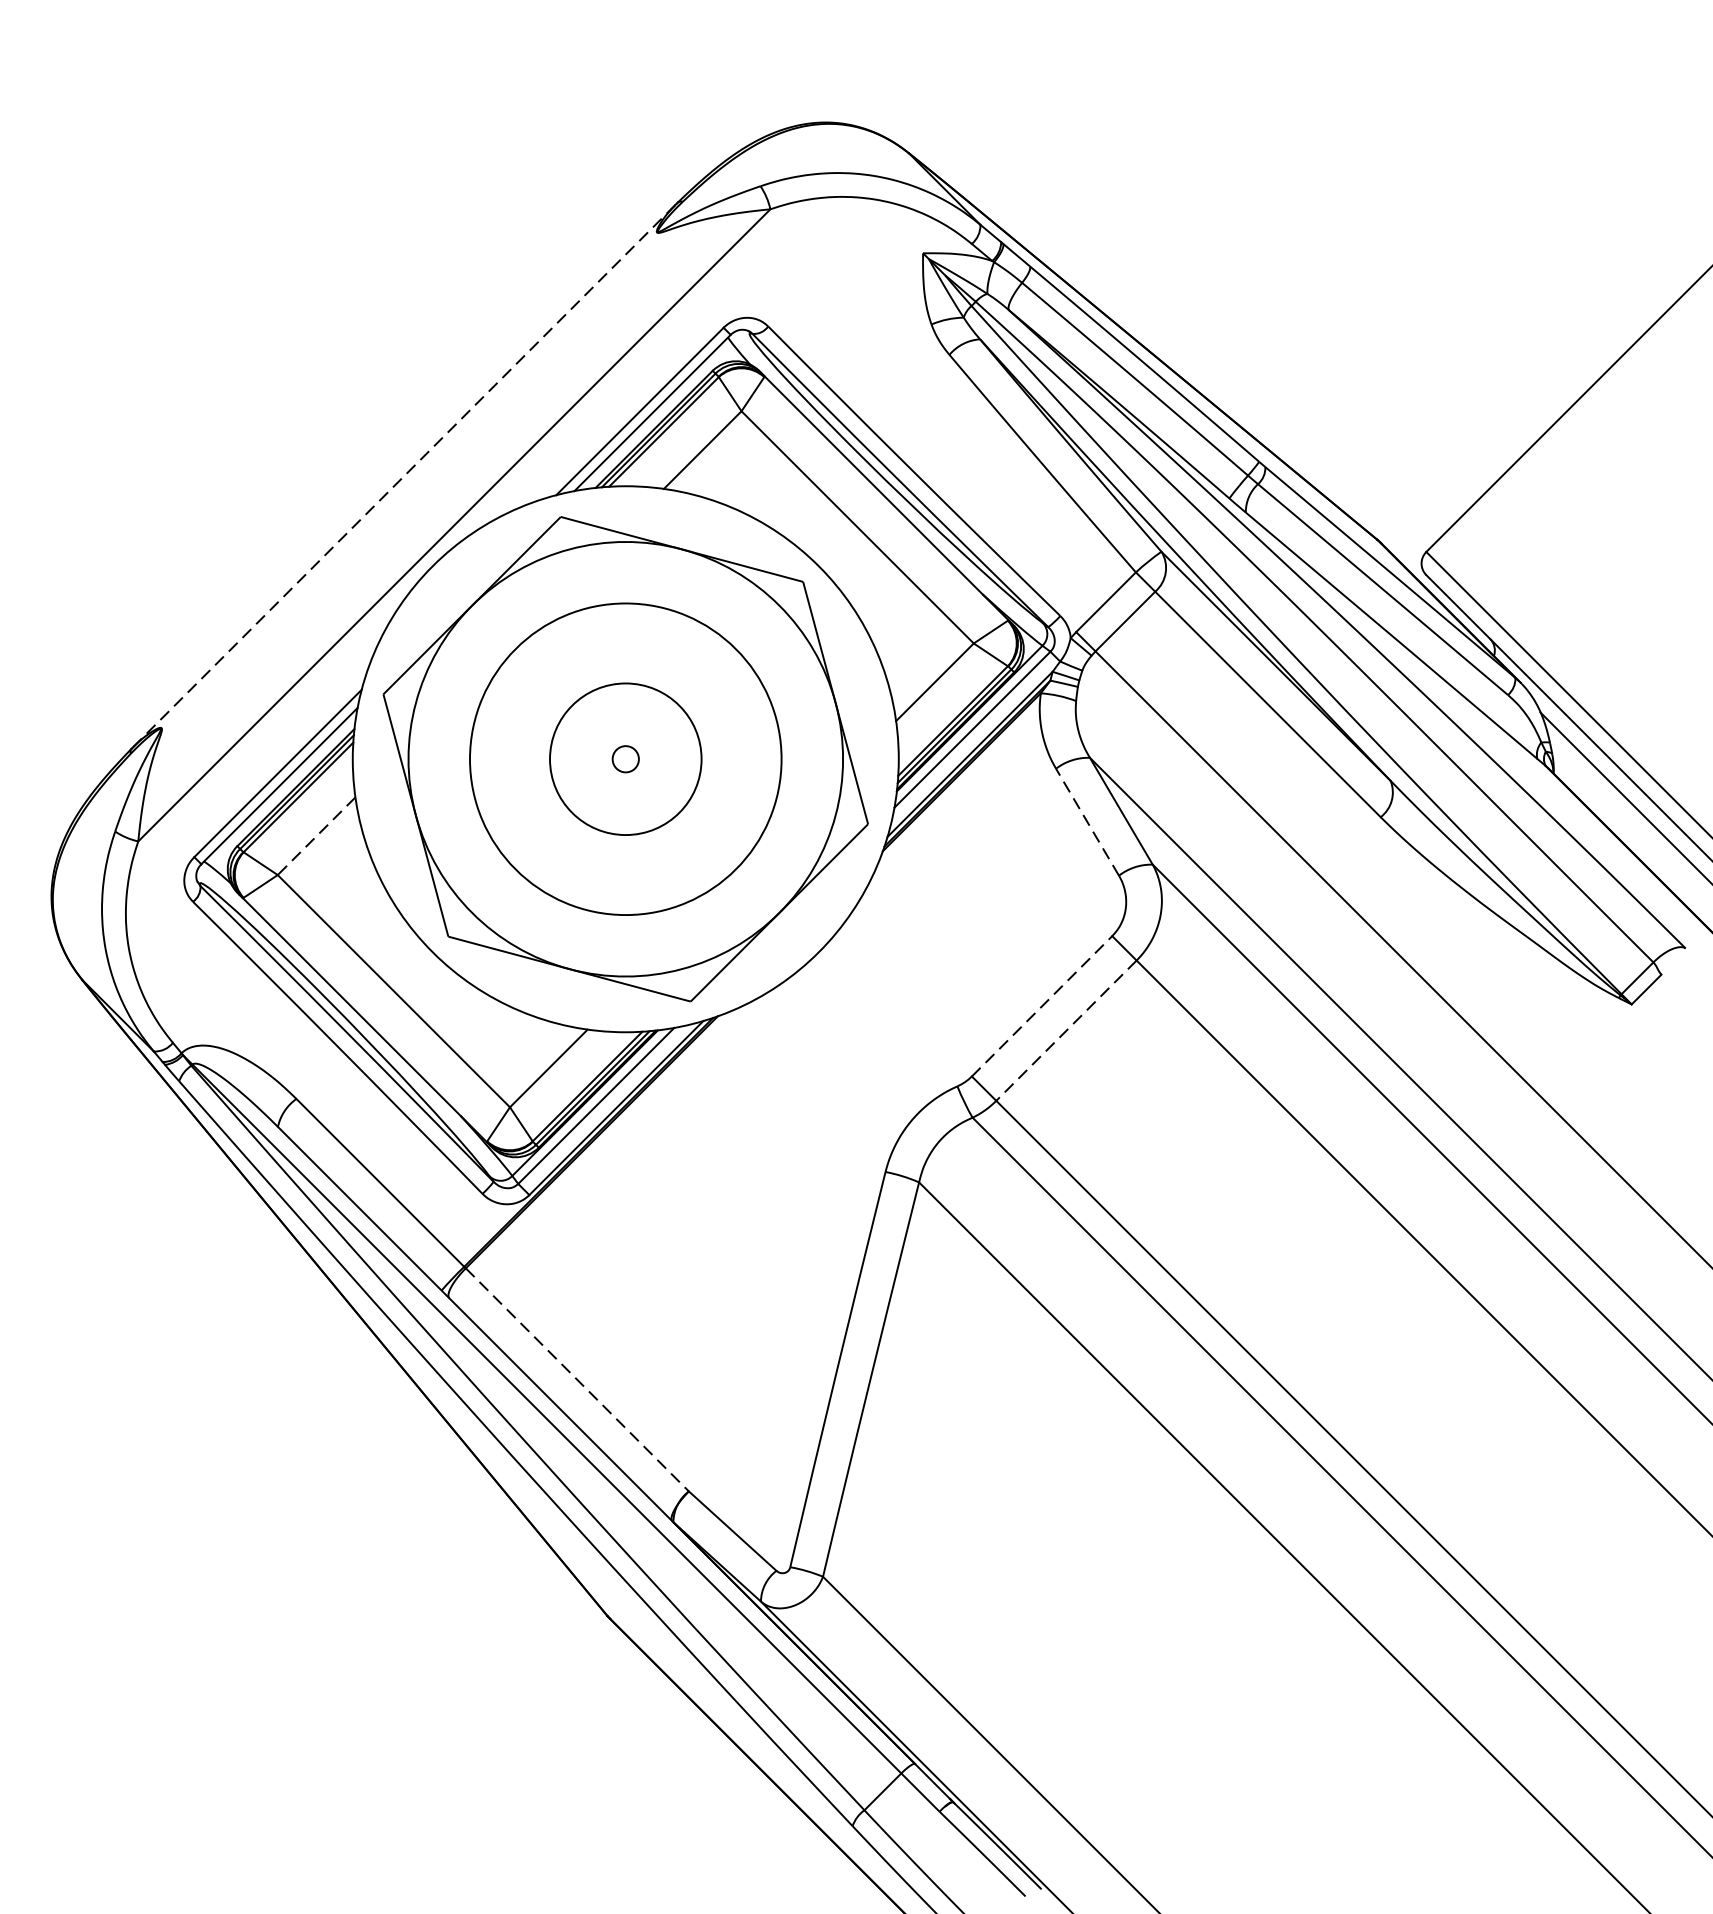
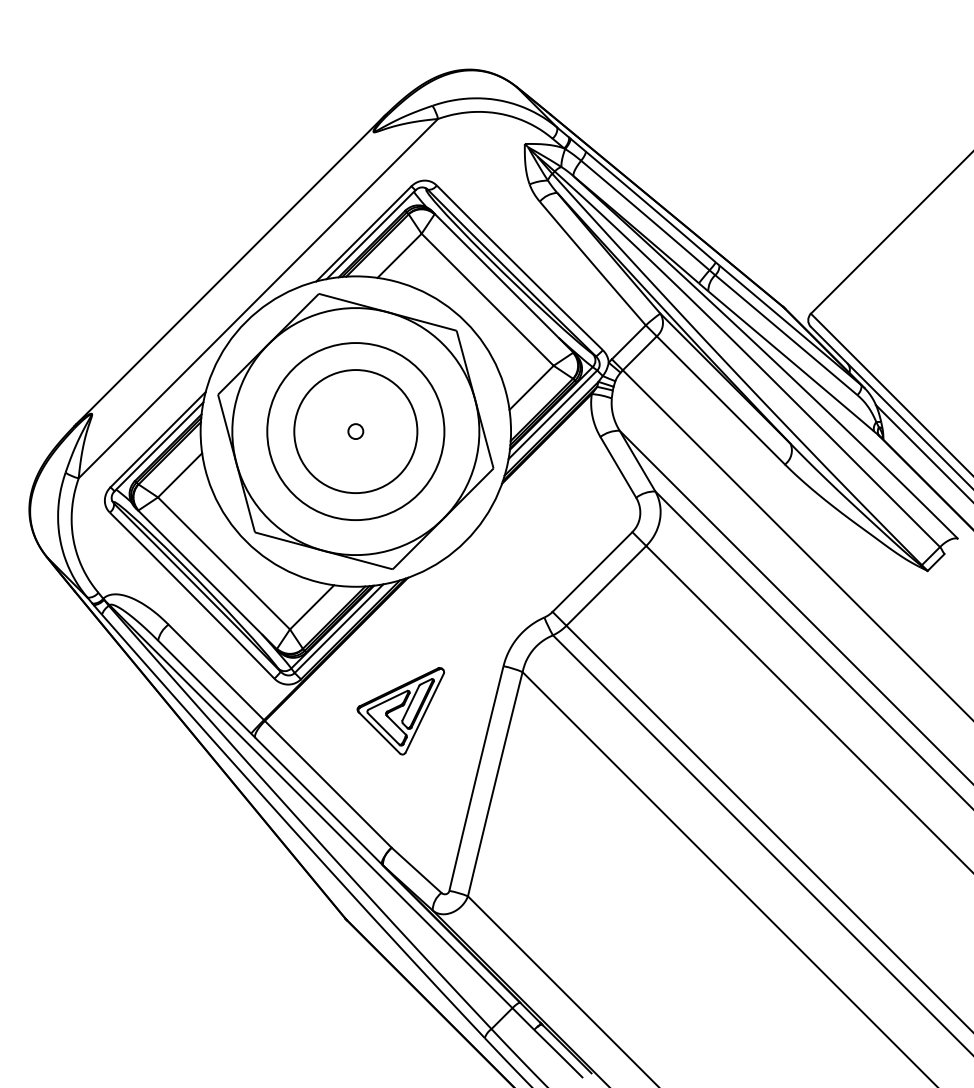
line: (405, 475) -> (230, 270), dashed -> solid
circle: (625, 759) -> (355, 431), size x1.43
line: (1087, 820) -> (618, 466), dashed -> solid
line: (315, 836) -> (179, 475), dashed -> solid
line: (1042, 1005) -> (592, 571), dashed -> solid
line: (1066, 1031) -> (606, 586), dashed -> solid
part: (704, 1251) -> (400, 711), added
line: (577, 1380) -> (328, 784), dashed -> solid

